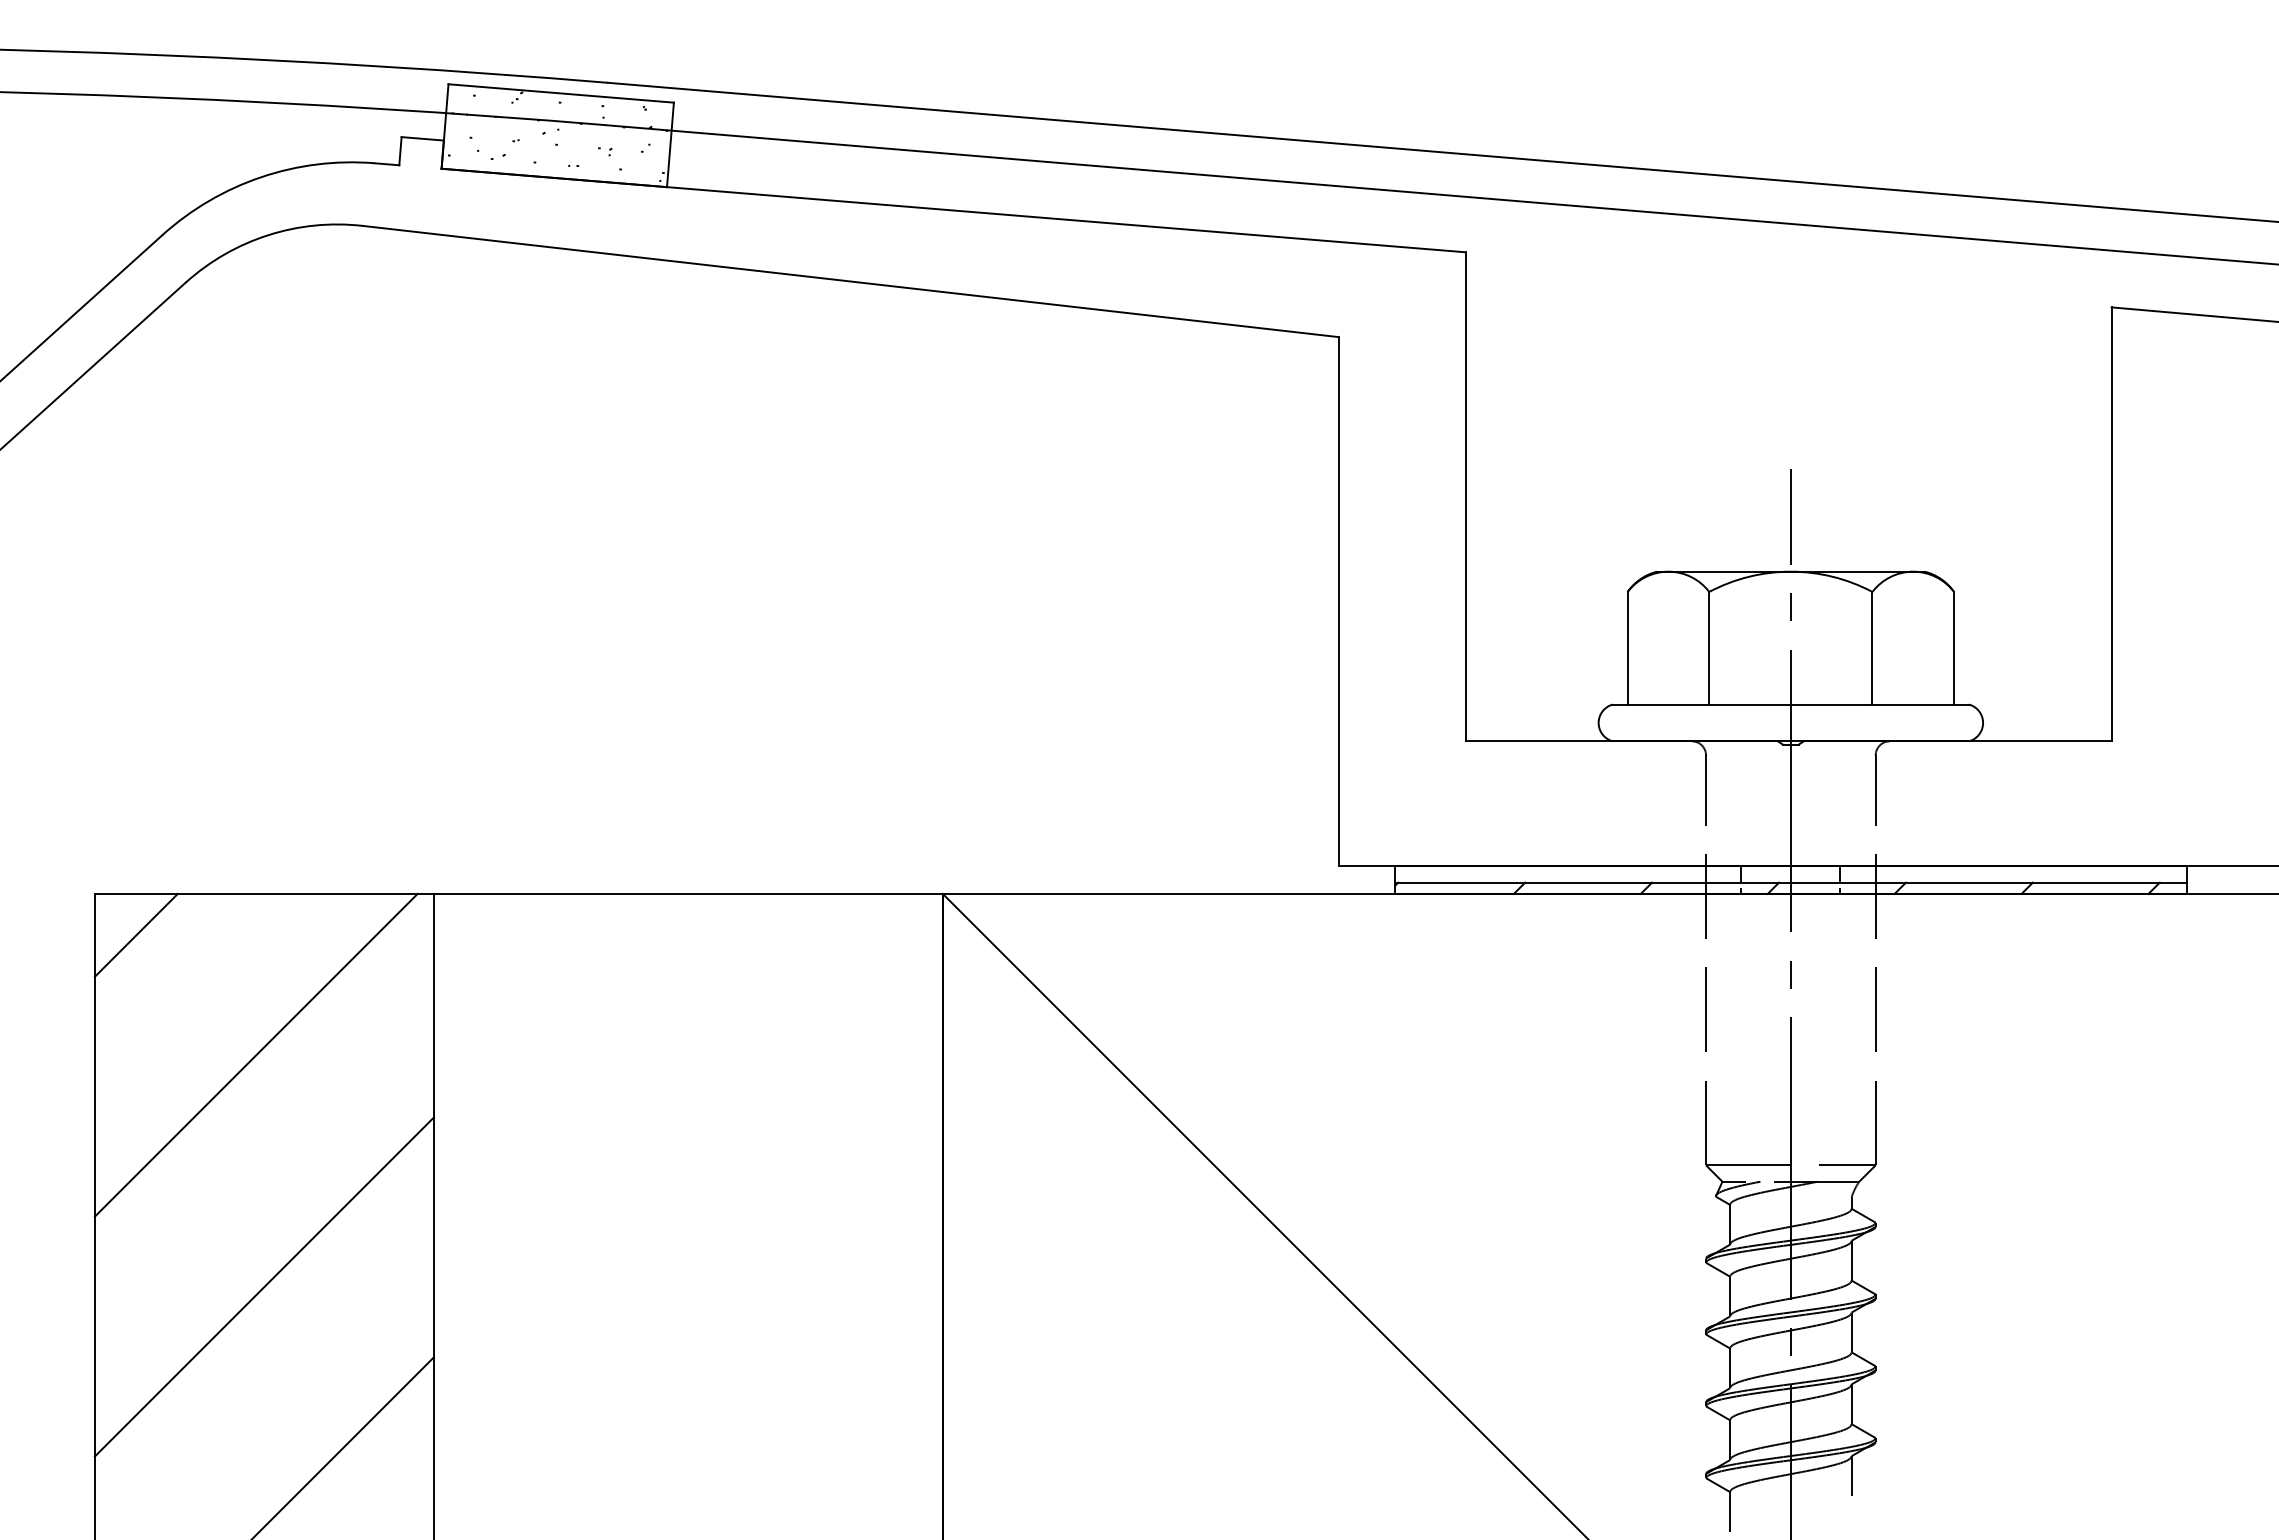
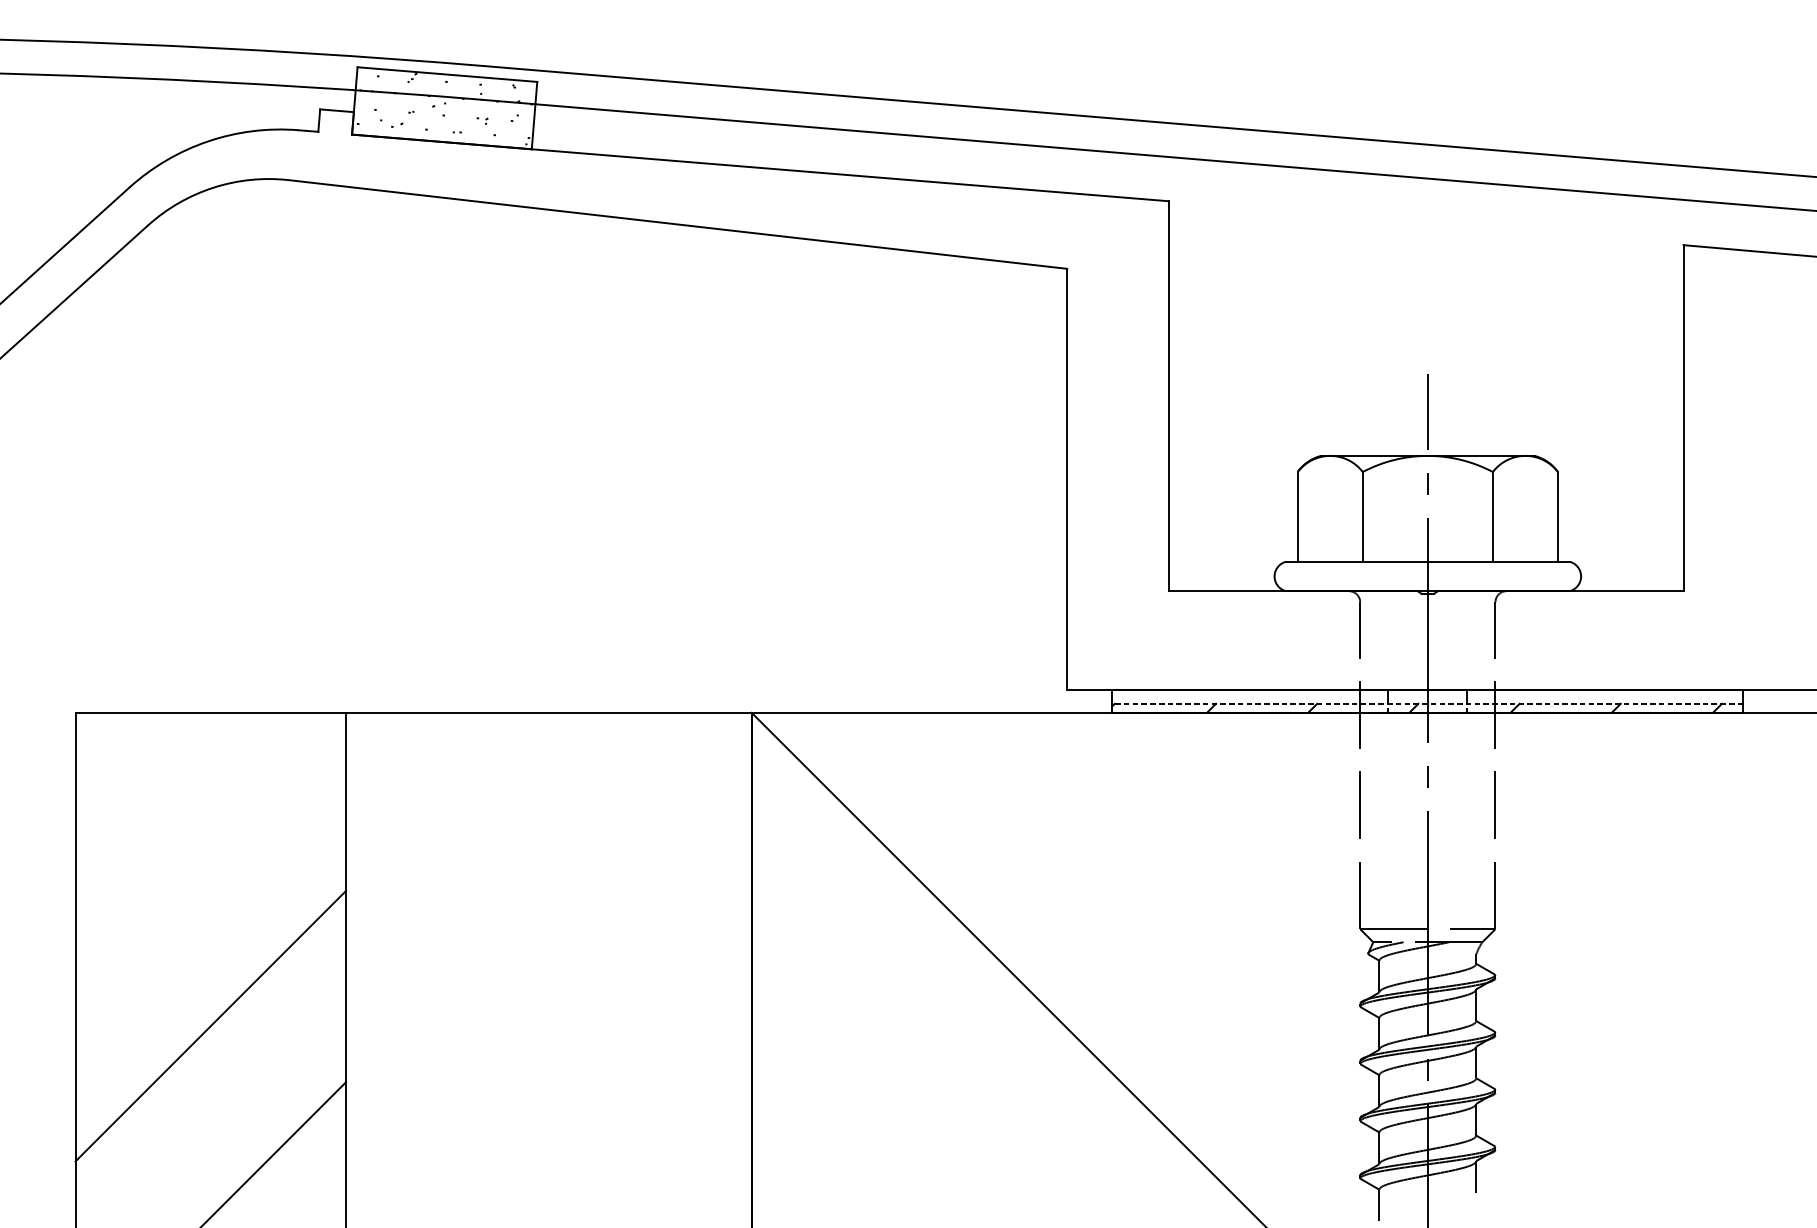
line: (1790, 882) -> (1427, 703), solid -> dashed
line: (135, 934) -> (108, 745), removed
line: (255, 1054) -> (203, 840), removed

